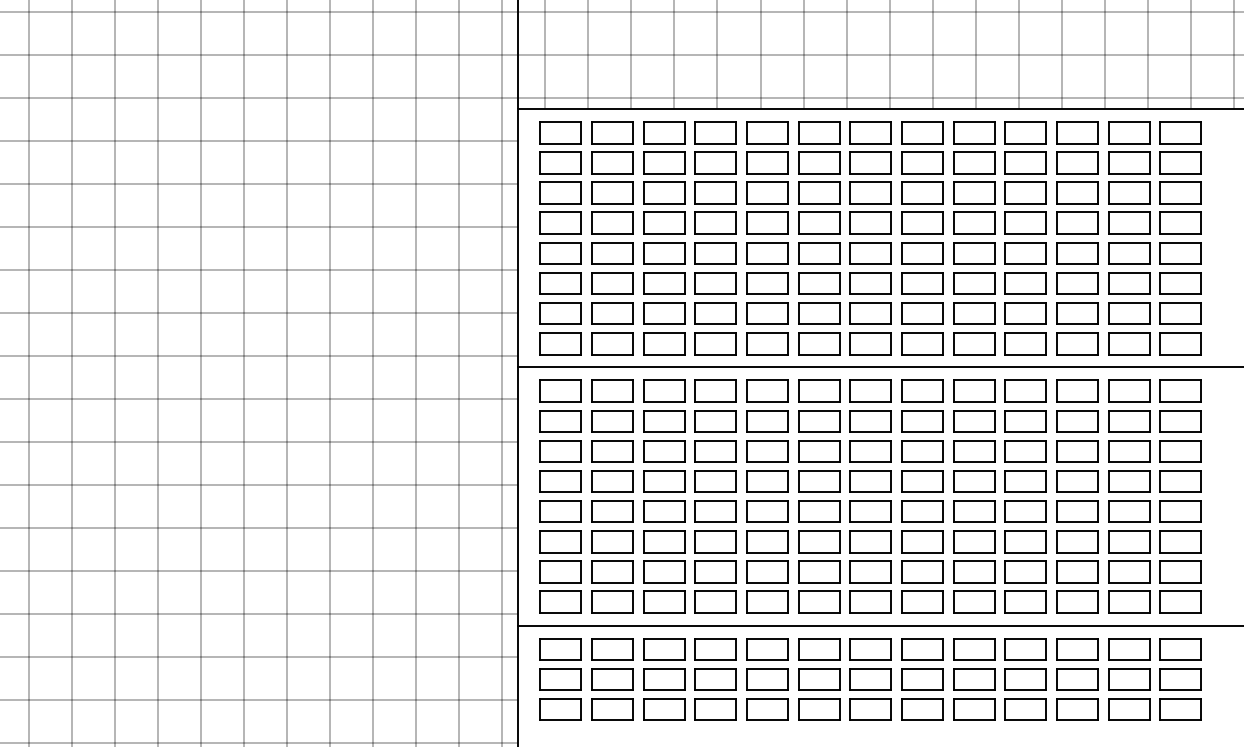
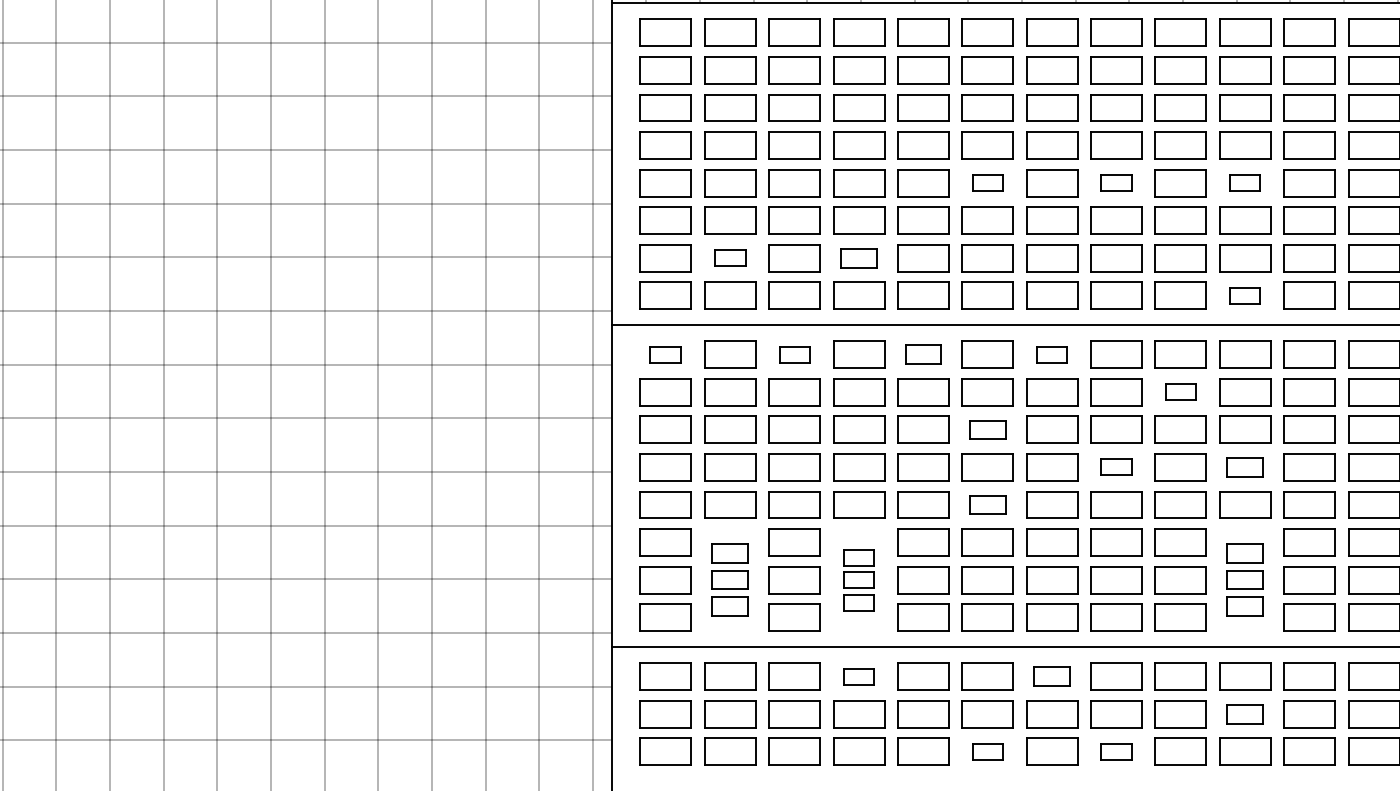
part: (819, 253) -> (988, 183), size x0.6
part: (922, 253) -> (1116, 183), size x0.6
part: (1025, 253) -> (1244, 183), size x0.6
part: (612, 313) -> (730, 258), size x0.6
part: (715, 313) -> (858, 258), size x0.7
part: (1025, 343) -> (1244, 295), size x0.6
part: (560, 390) -> (665, 353), size x0.6
part: (664, 390) -> (795, 353), size x0.6
part: (767, 390) -> (923, 353), size x0.7
part: (870, 390) -> (1051, 353), size x0.6
part: (974, 421) -> (1181, 392), size x0.6
part: (819, 451) -> (988, 429), size x0.7
part: (922, 481) -> (1116, 467), size x0.6
part: (1025, 481) -> (1244, 467), size x0.7
part: (819, 511) -> (988, 504), size x0.7
part: (612, 571) -> (730, 579), size x0.7
part: (715, 571) -> (858, 579), size x0.6
part: (1025, 571) -> (1244, 579), size x0.7
part: (715, 649) -> (858, 676), size x0.6
part: (870, 649) -> (1051, 676), size x0.7
part: (1025, 679) -> (1244, 714), size x0.7
part: (819, 709) -> (988, 751), size x0.6
part: (922, 709) -> (1116, 751), size x0.6

